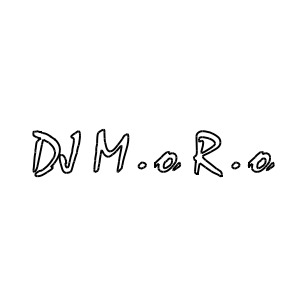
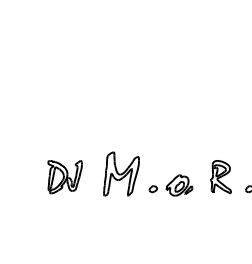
part: (56, 153) -> (65, 176), size x0.7
part: (207, 153) -> (220, 176), size x0.7

